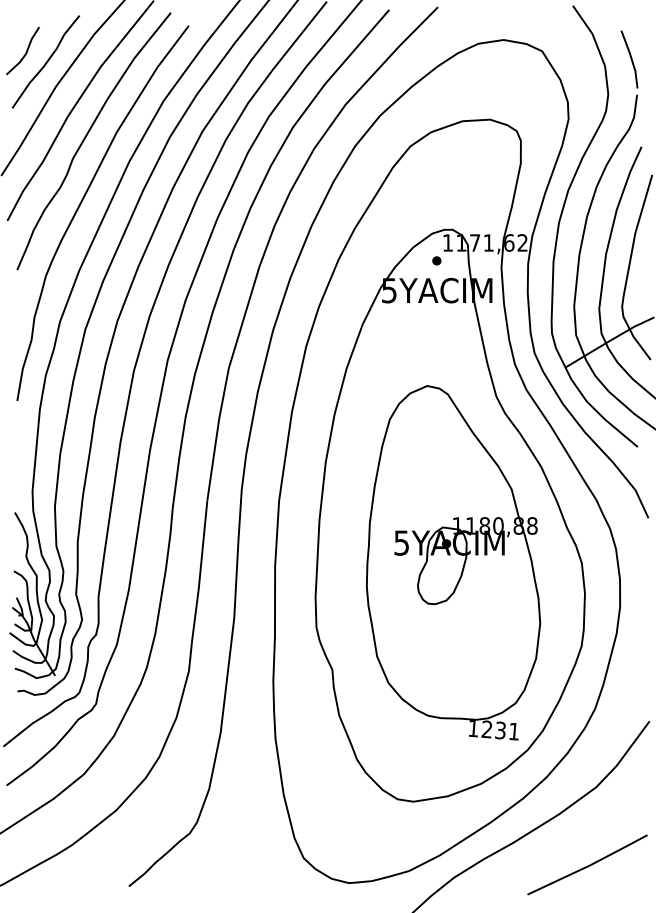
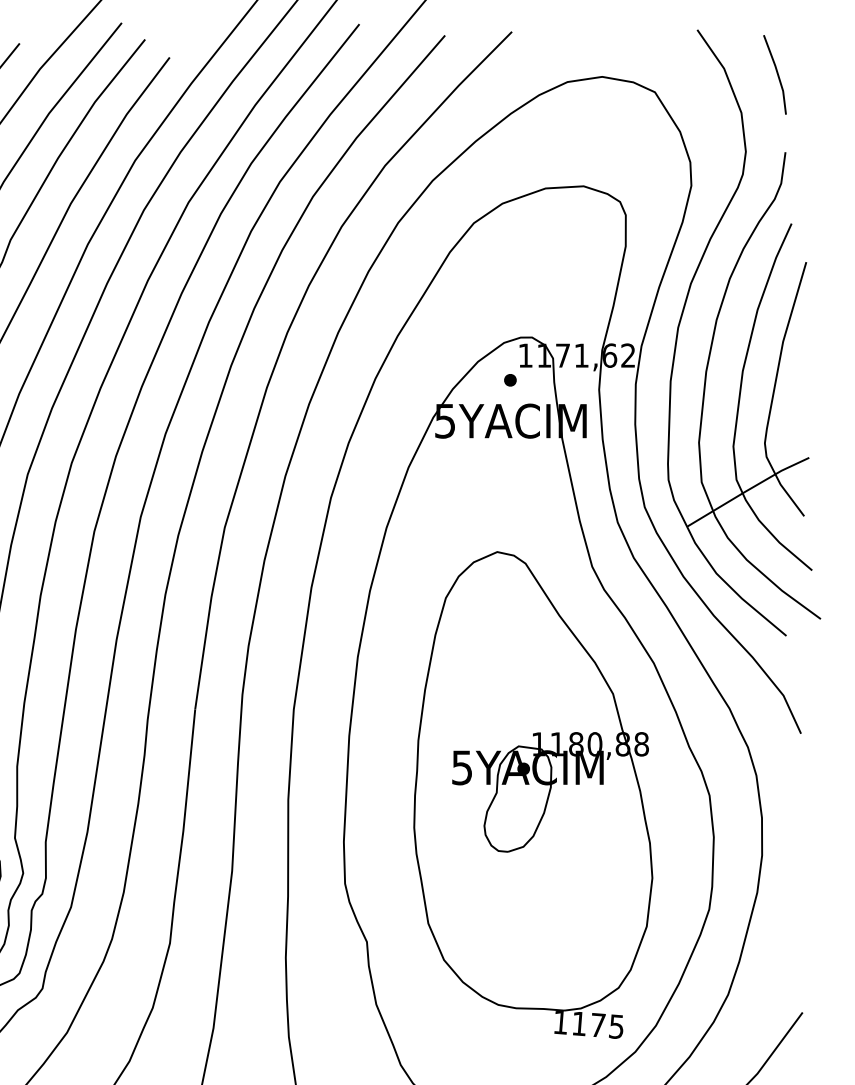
line: (630, 59) -> (776, 74), moved
text: (499, 730) -> (596, 1025), 1231 -> 1175

